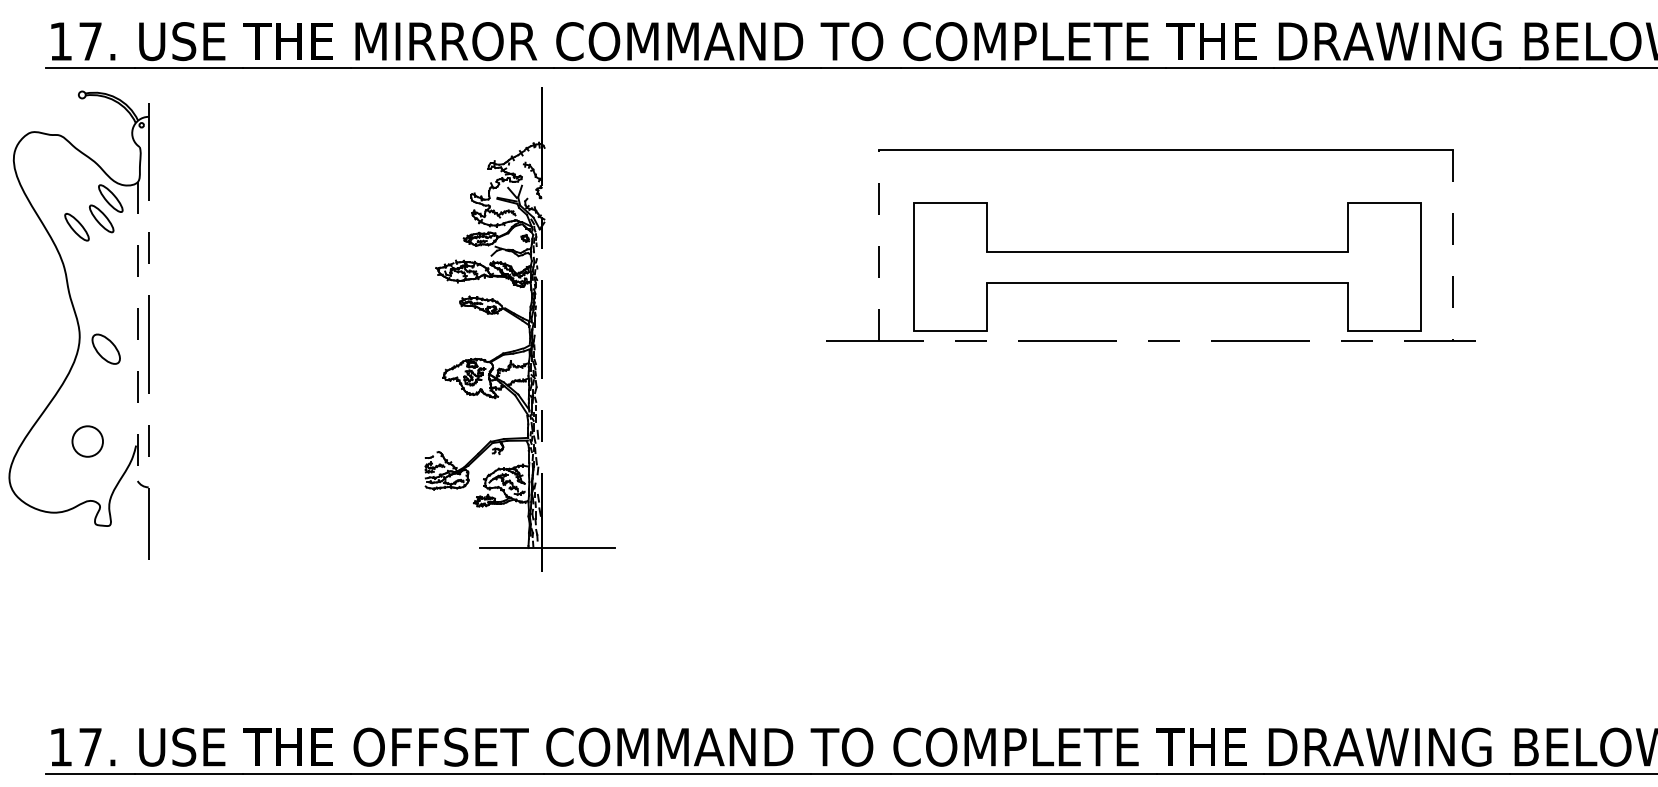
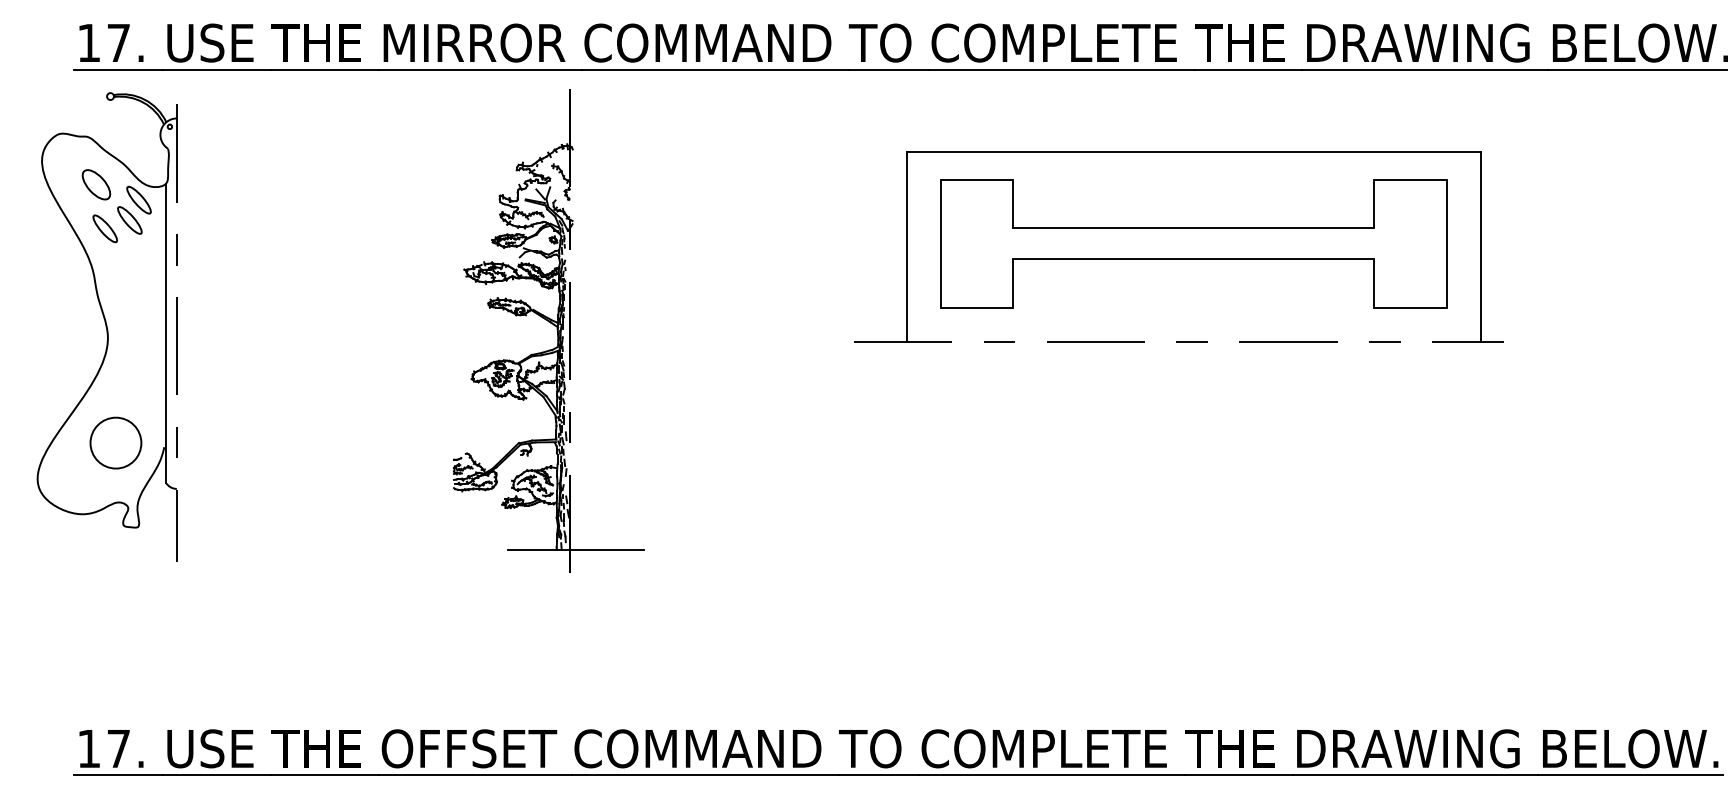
line: (878, 244) -> (906, 246), dashed -> solid
line: (1452, 245) -> (1480, 247), dashed -> solid
part: (1167, 266) -> (1193, 243), moved
line: (137, 331) -> (165, 333), dashed -> solid
part: (106, 348) -> (96, 184), moved
circle: (87, 440) -> (115, 442), size x1.67

